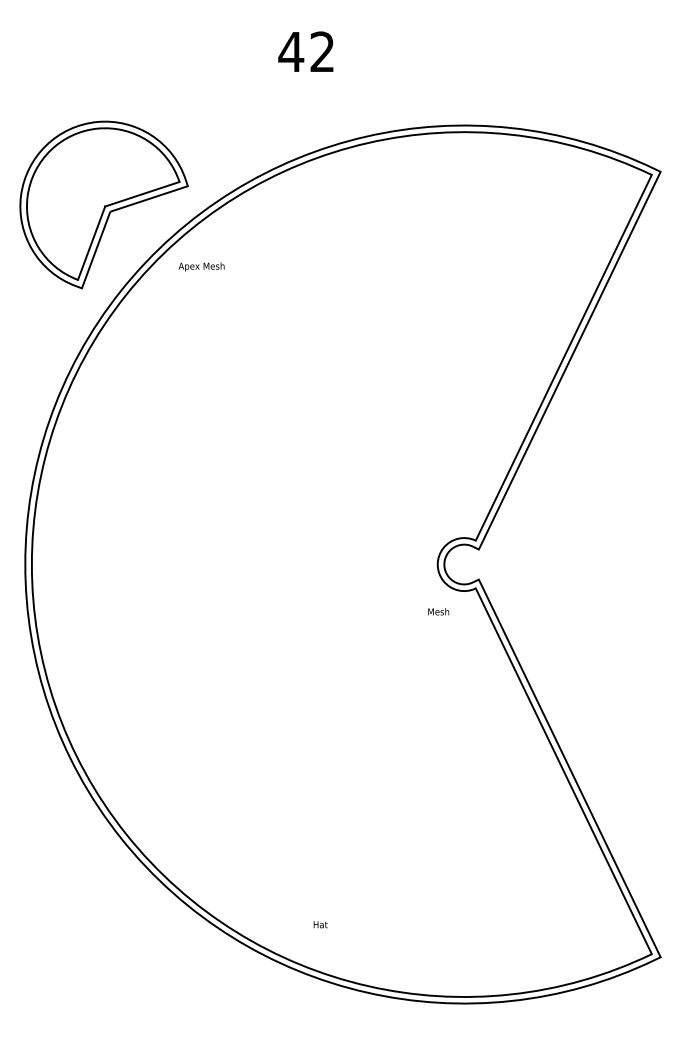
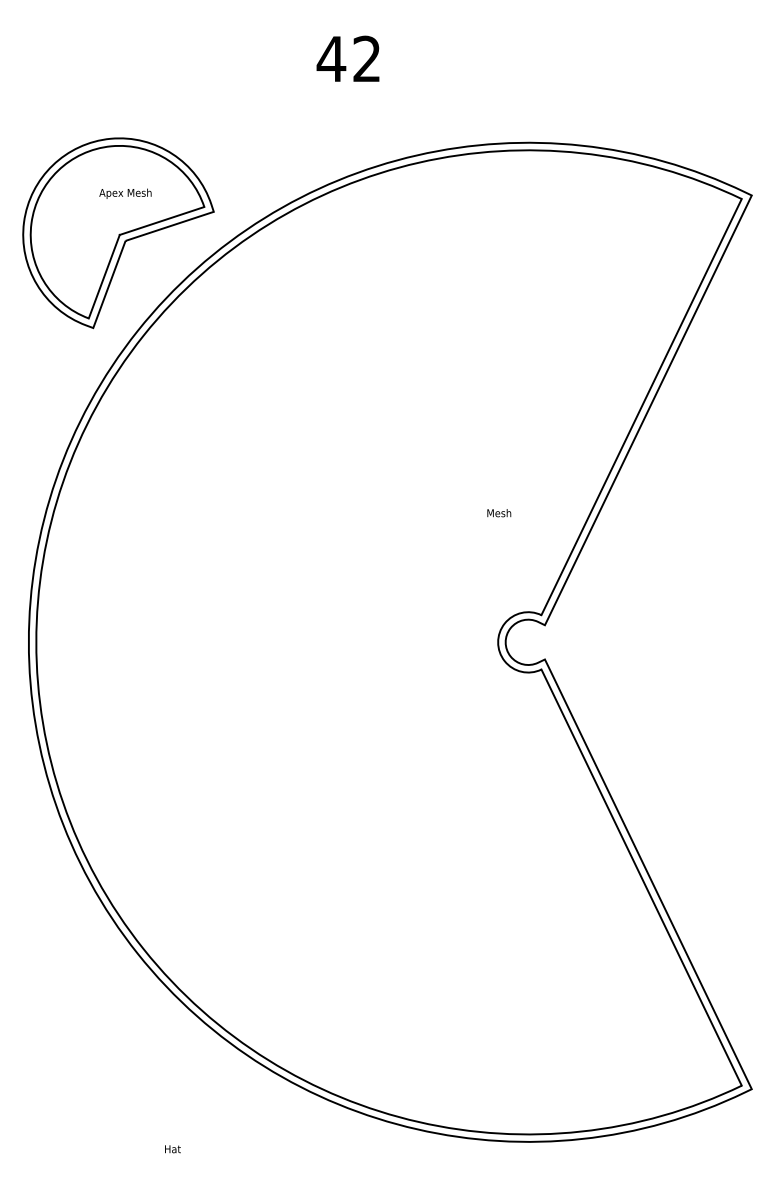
text: (201, 266) -> (125, 193), moved
text: (438, 612) -> (499, 513), moved
text: (320, 924) -> (172, 1149), moved

